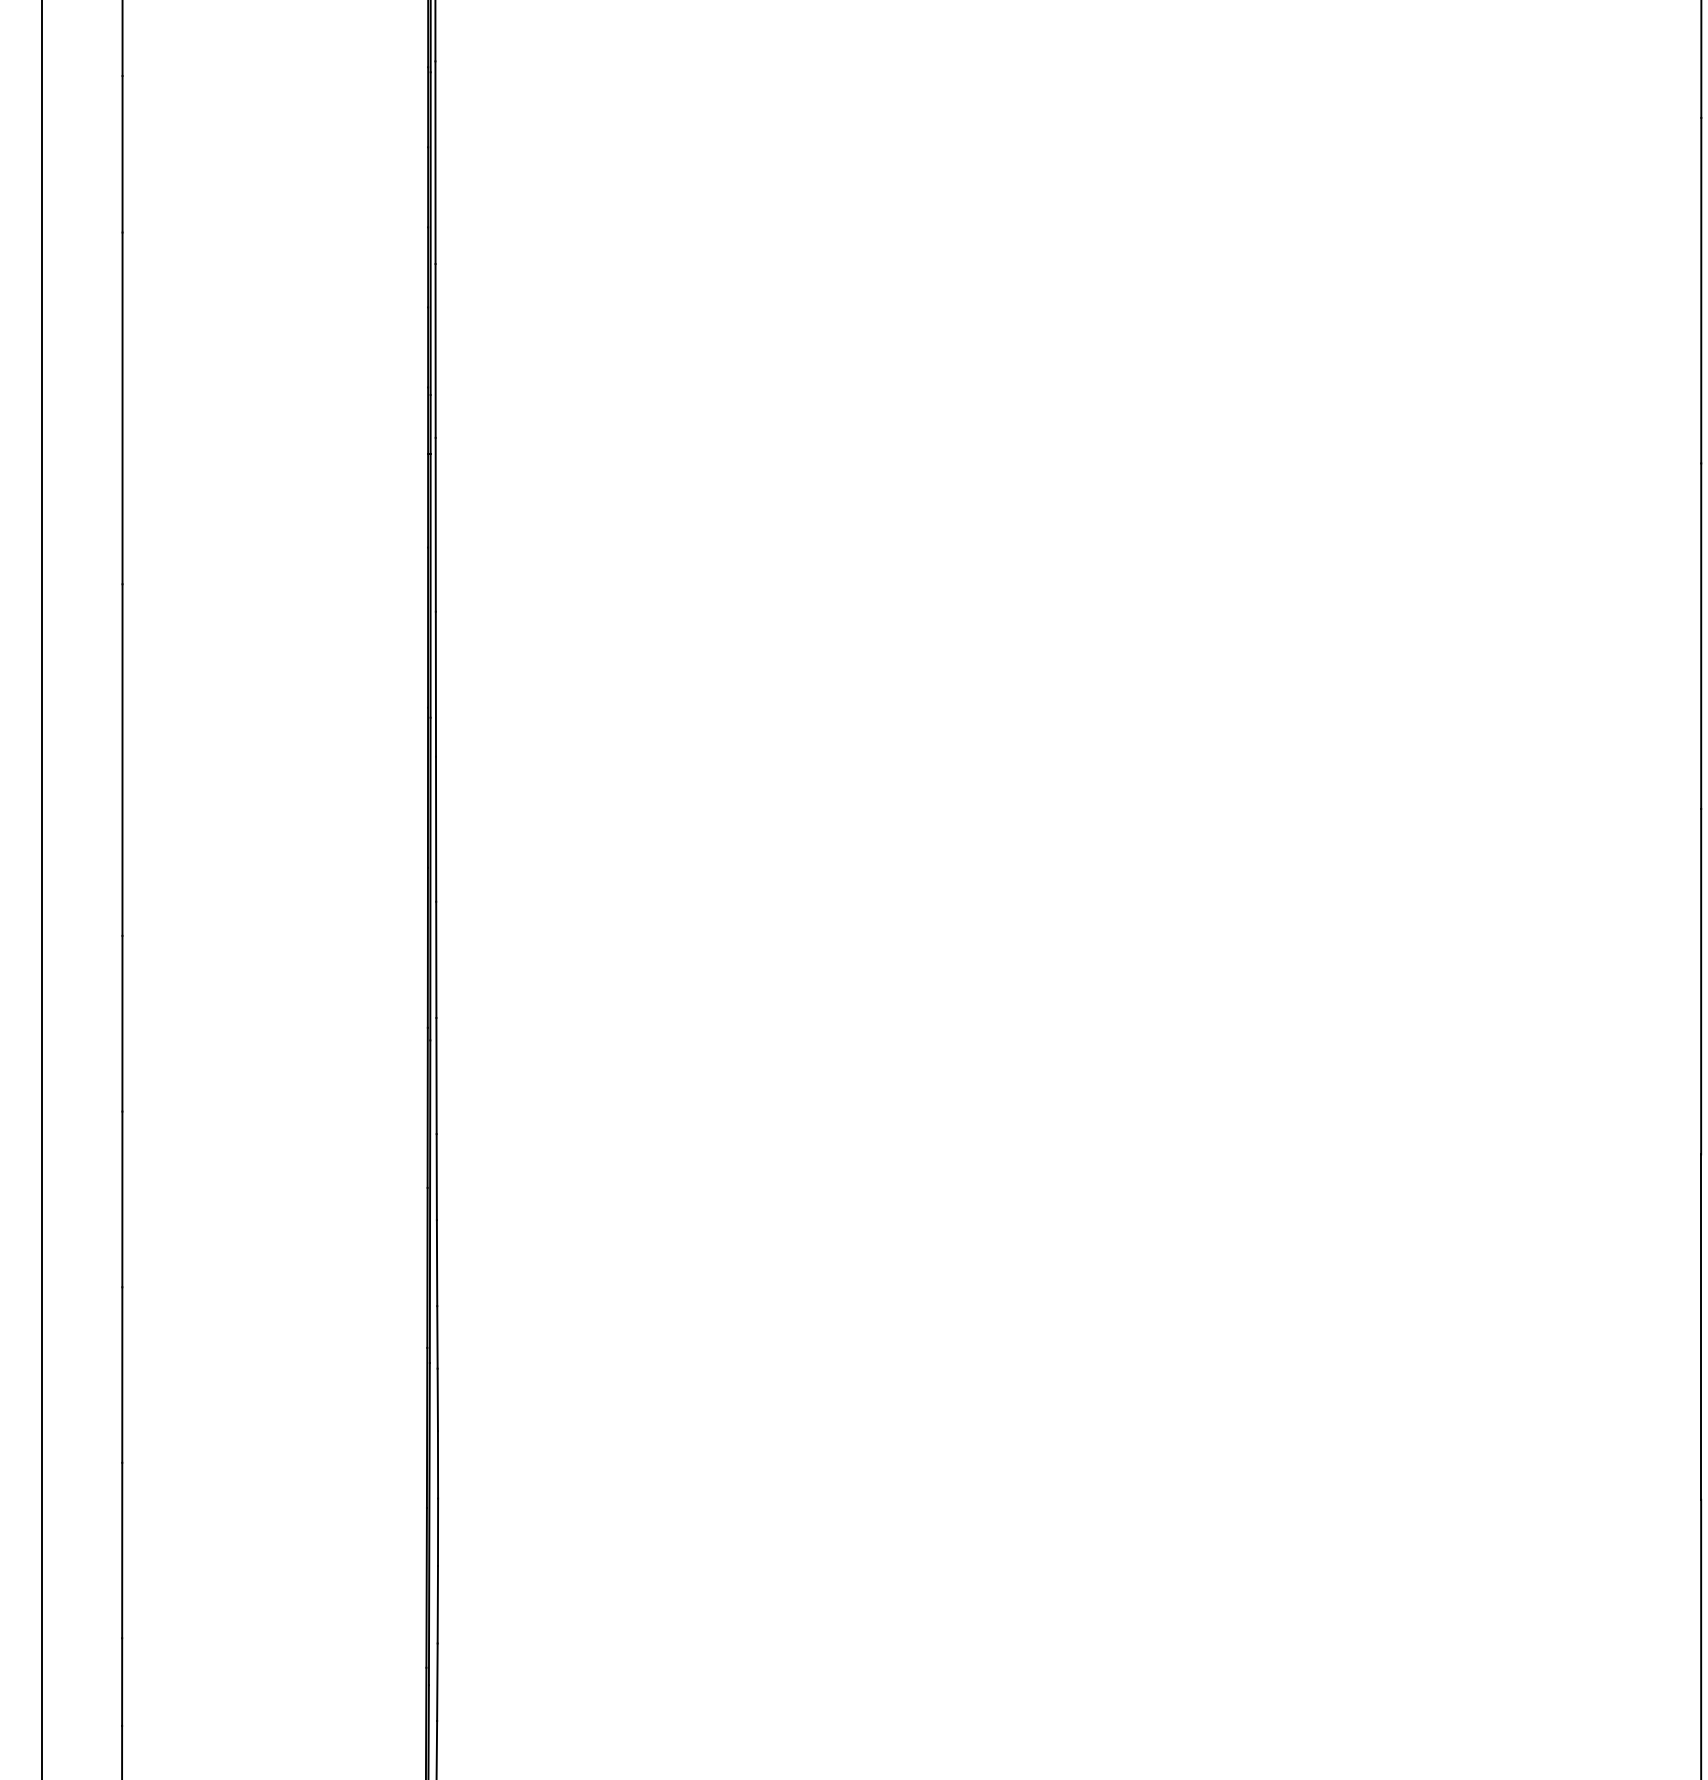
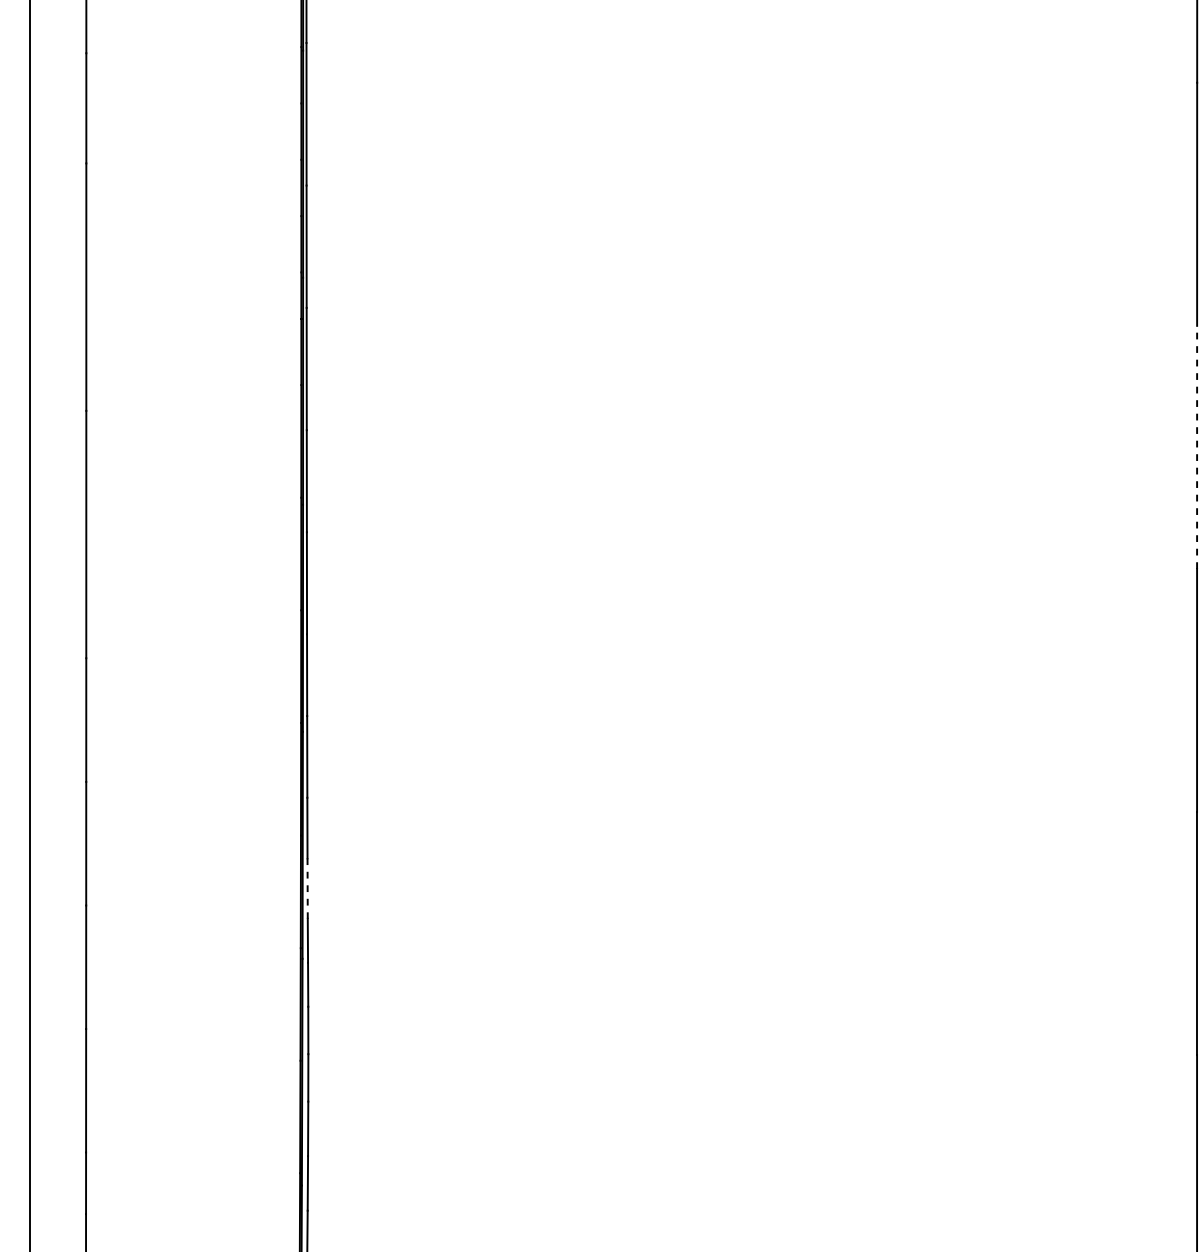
line: (1701, 636) -> (1197, 447), solid -> dashed
line: (437, 1263) -> (307, 888), solid -> dashed

